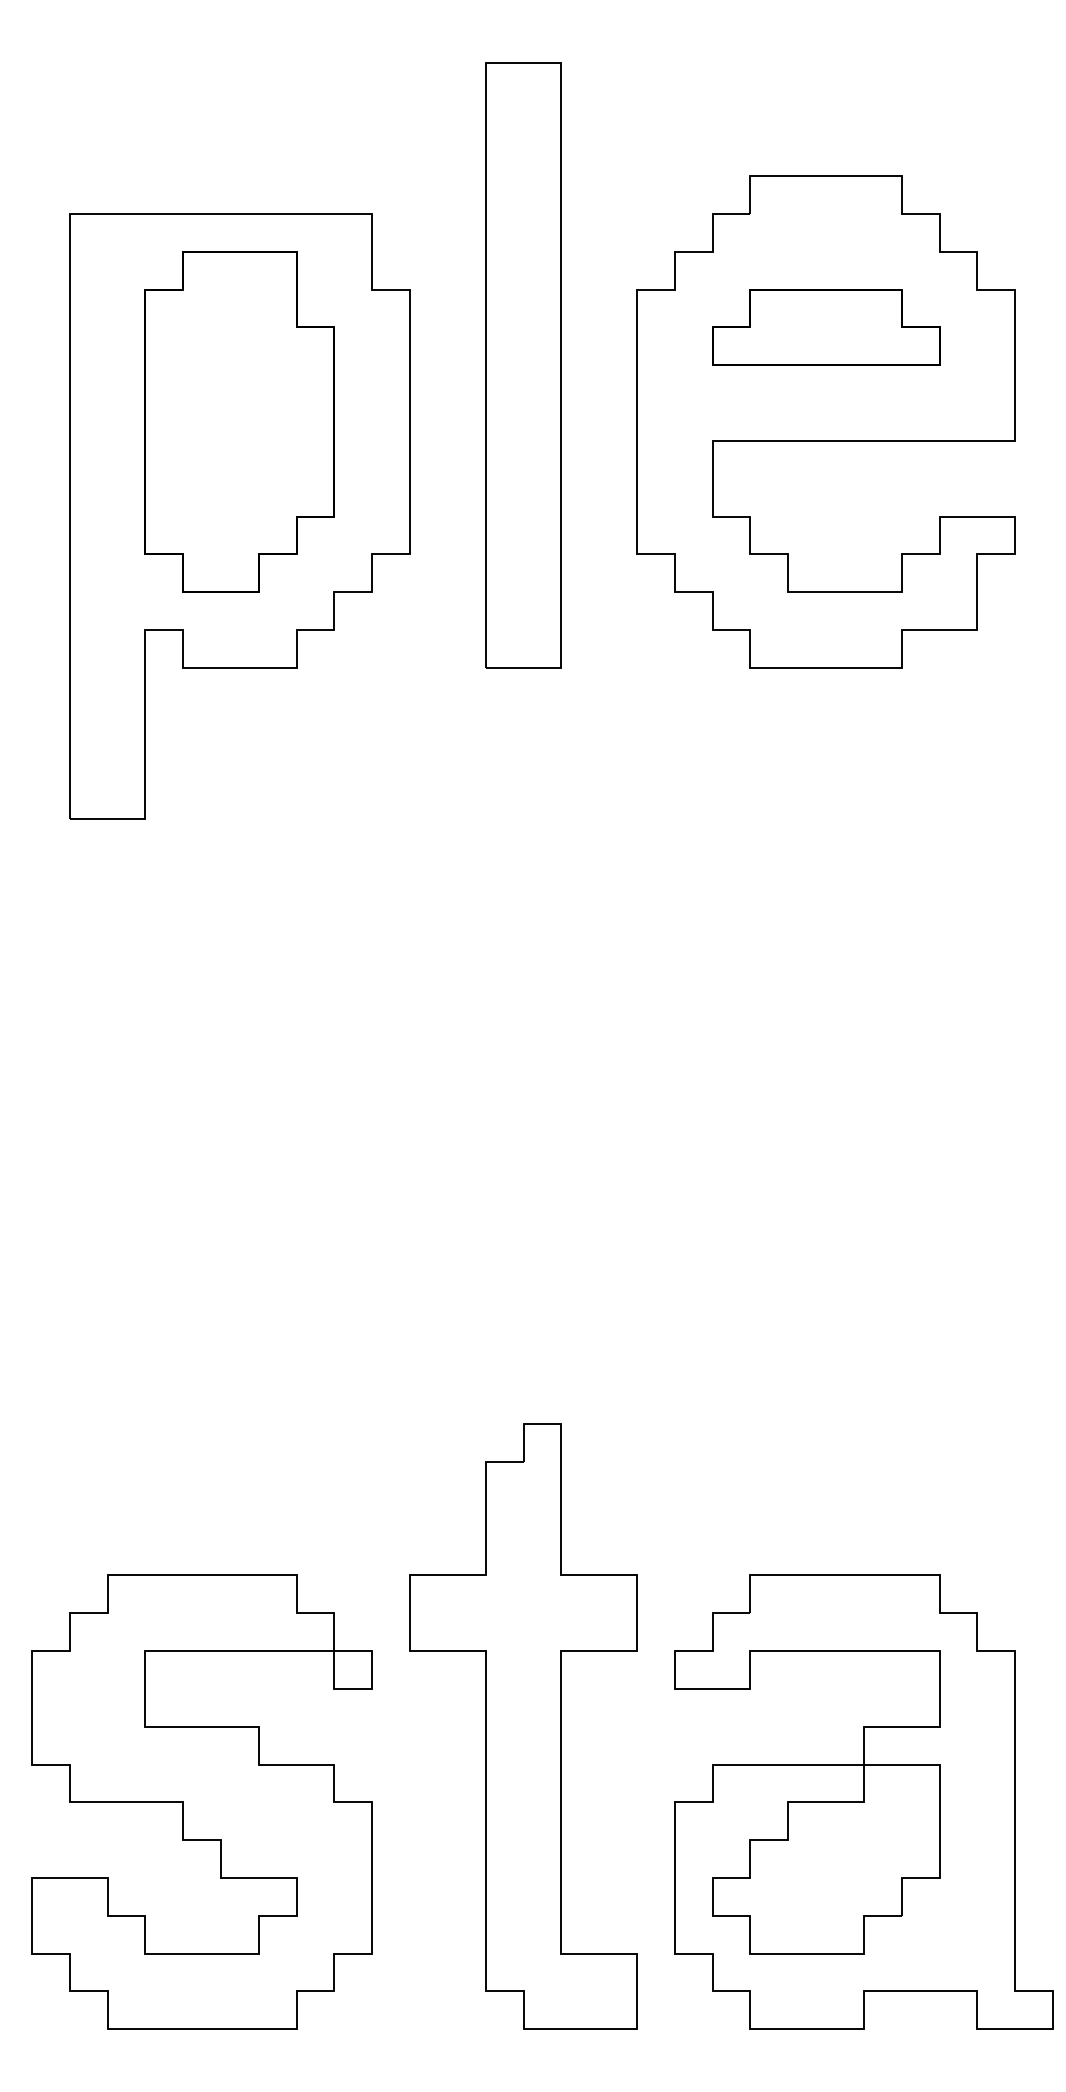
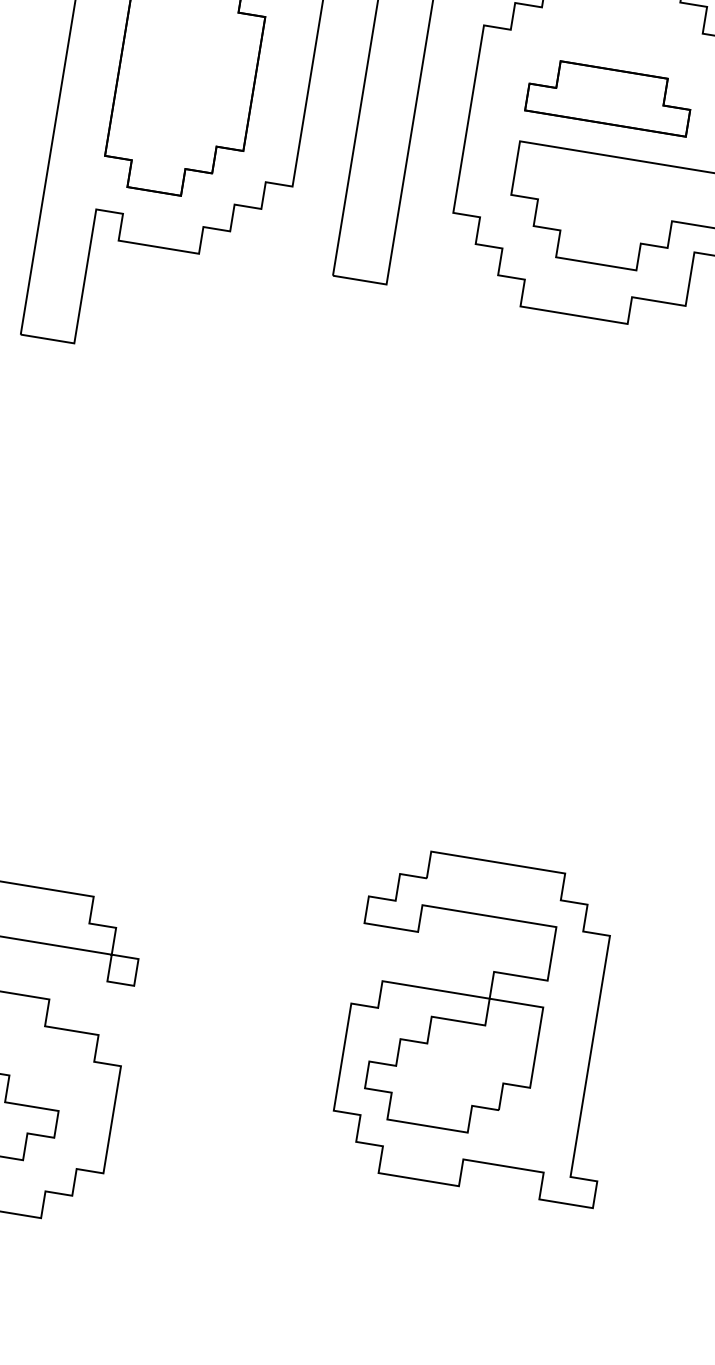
part: (826, 327) -> (610, 96), moved
part: (523, 1726) -> (236, 1030), removed
part: (863, 1801) -> (485, 1024), moved

